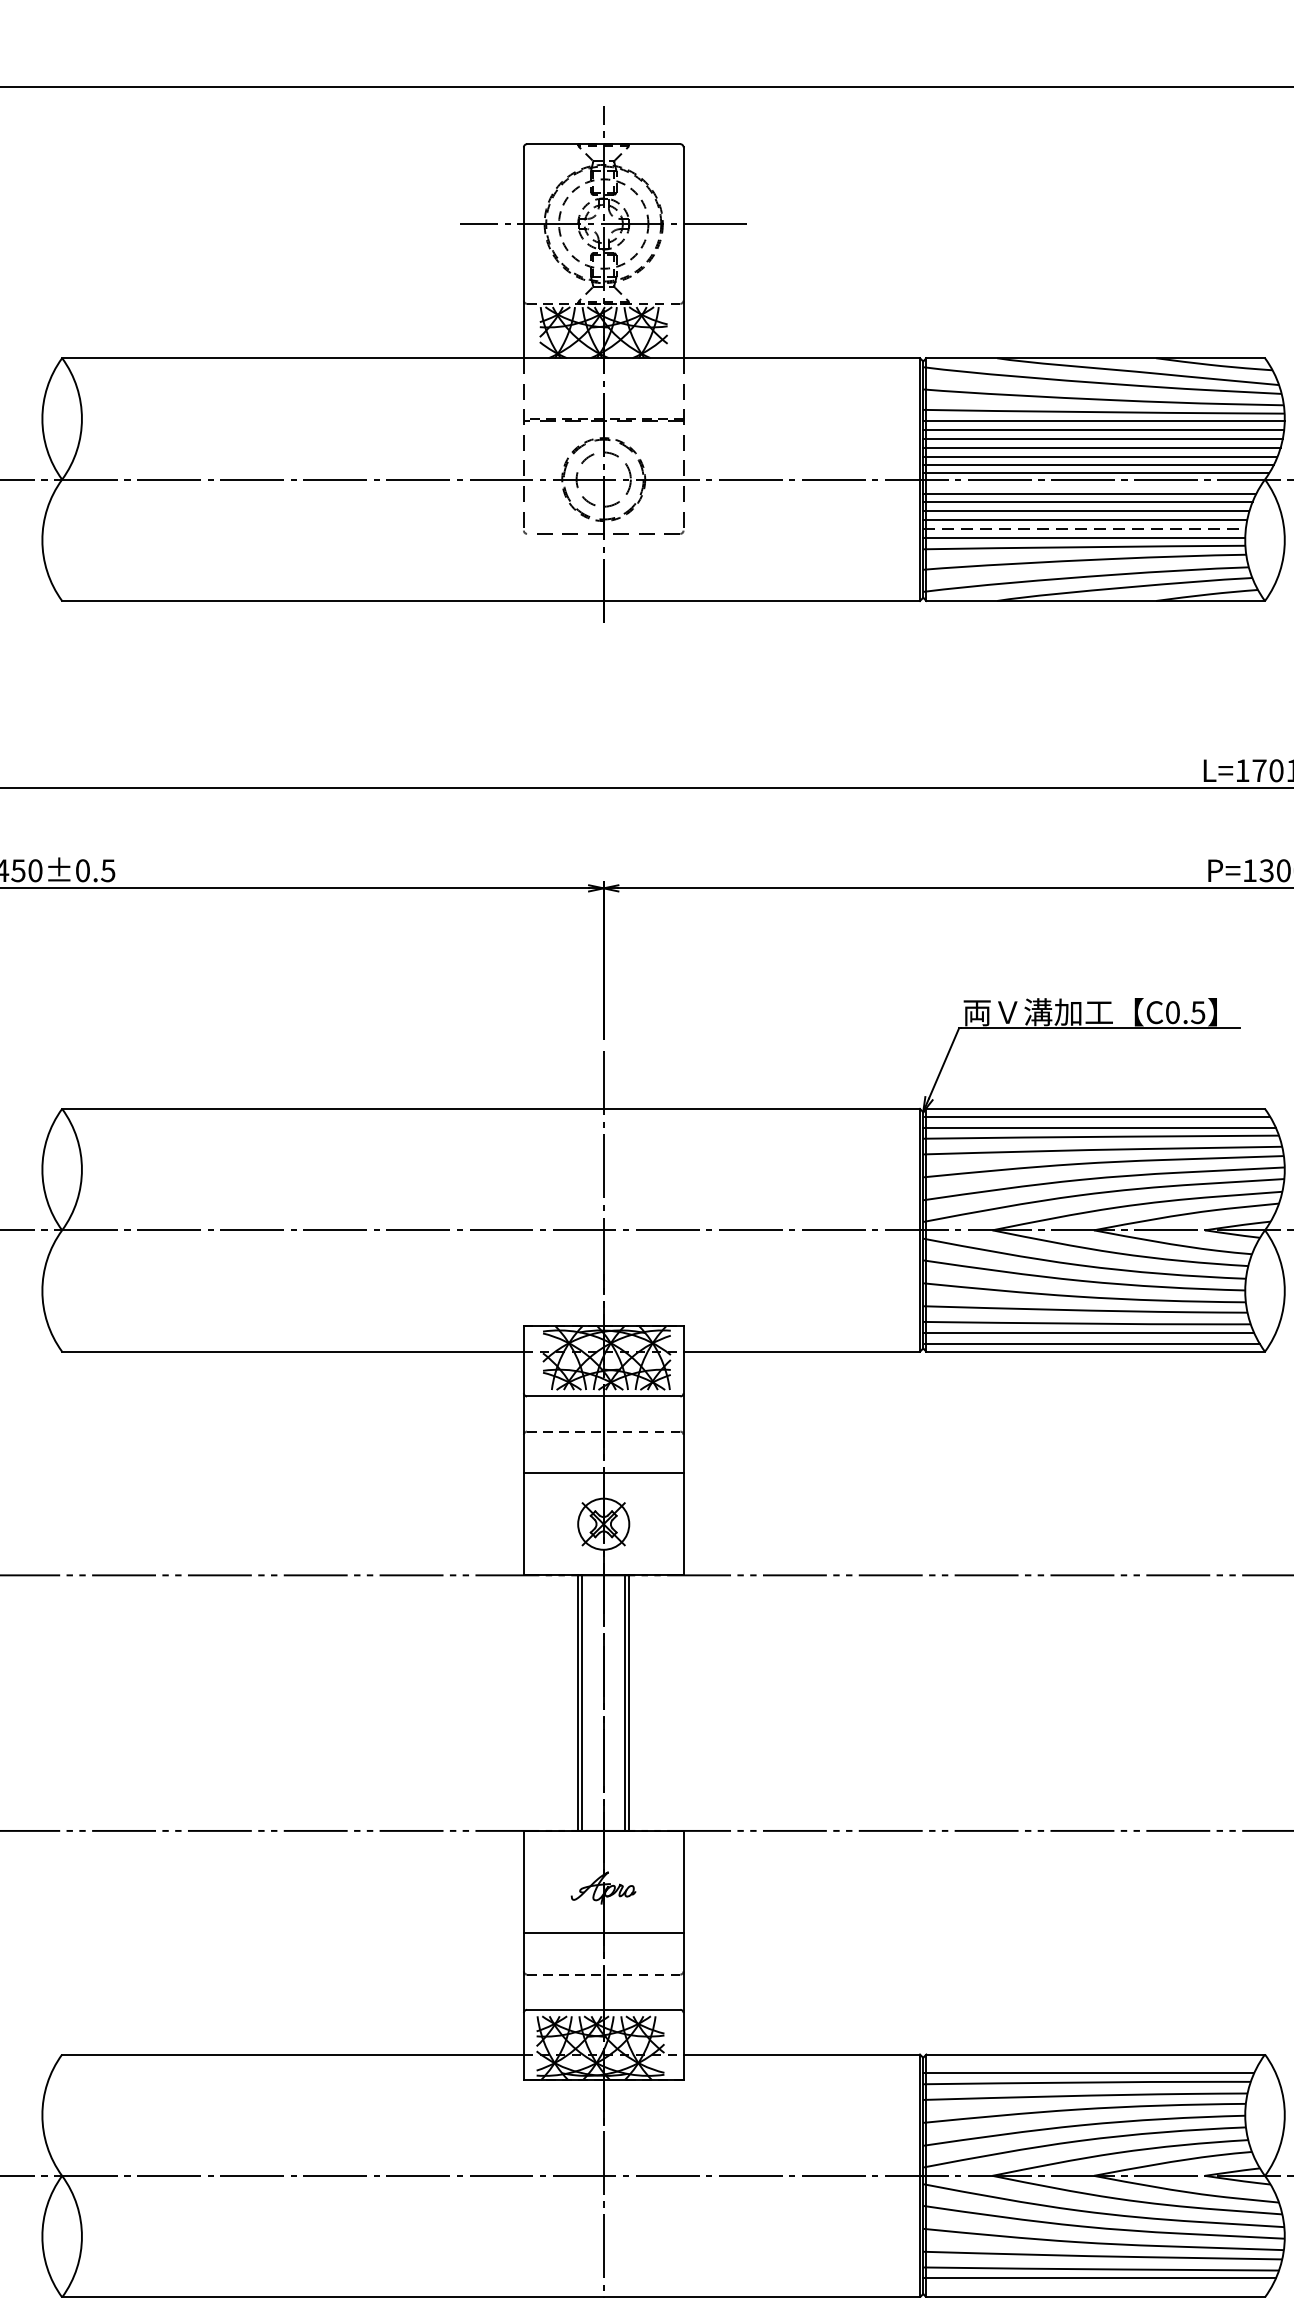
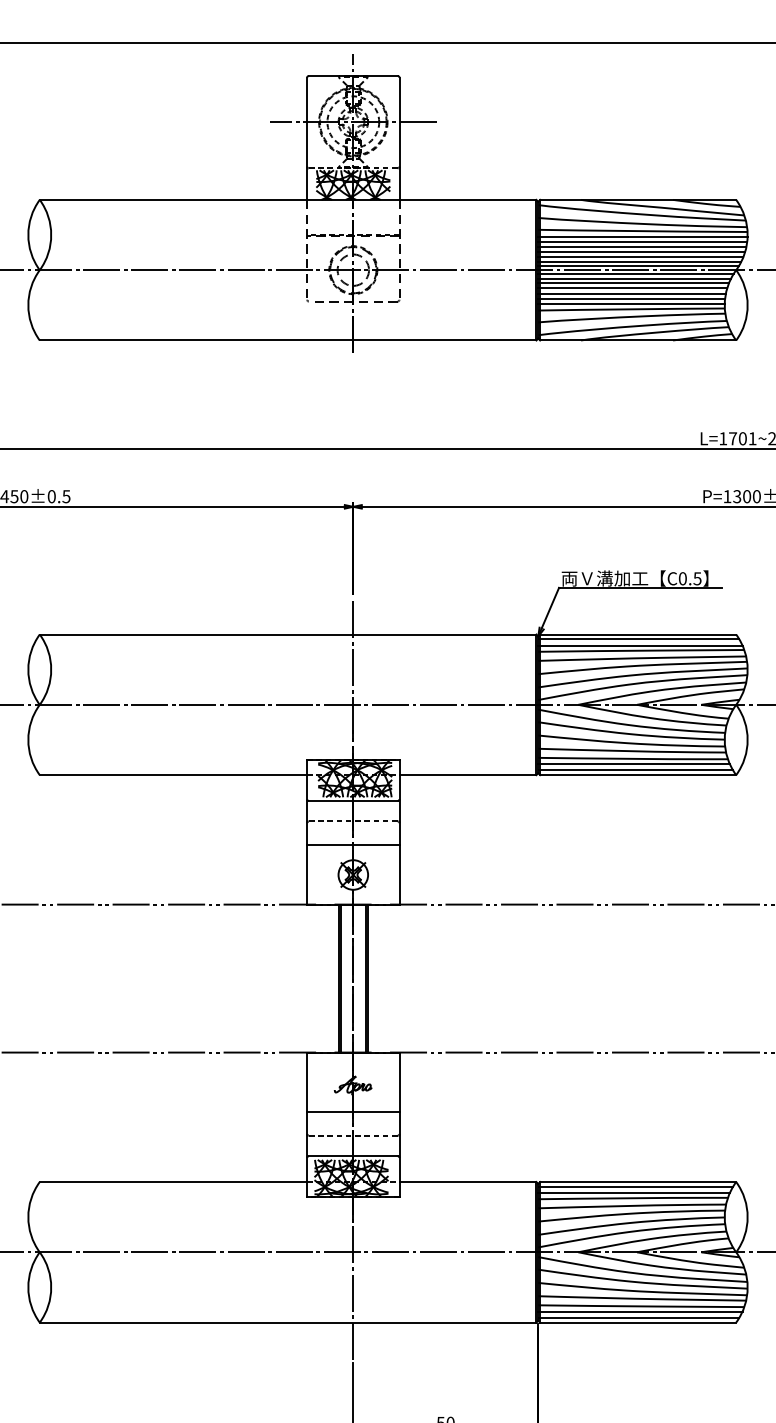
line: (1091, 485) -> (635, 273), added
line: (1085, 528) -> (632, 298), dashed -> solid
line: (1092, 2062) -> (636, 1186), added
line: (1097, 2288) -> (639, 1317), added

